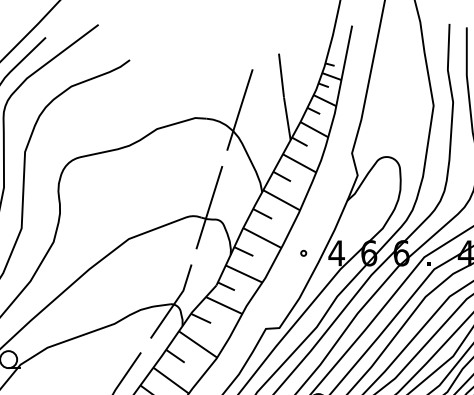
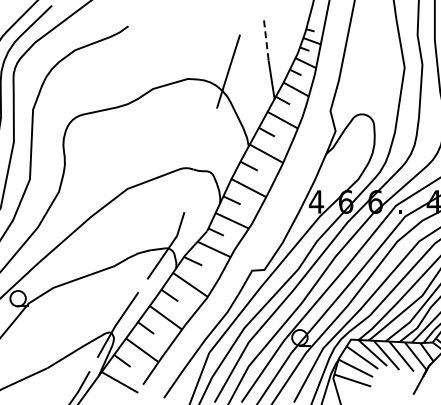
line: (281, 75) -> (266, 40), solid -> dashed
line: (209, 207) -> (200, 160), removed
circle: (303, 252) -> (286, 201), removed

